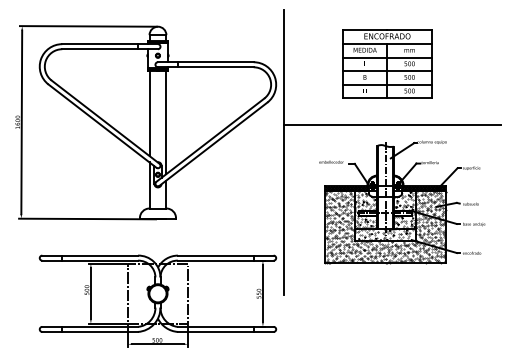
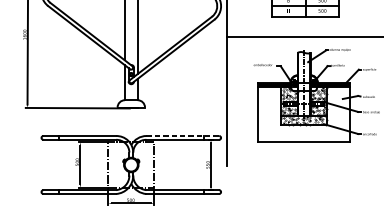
hatch: (385, 227) -> (304, 114), removed
line: (225, 255) -> (182, 135), solid -> dashed

